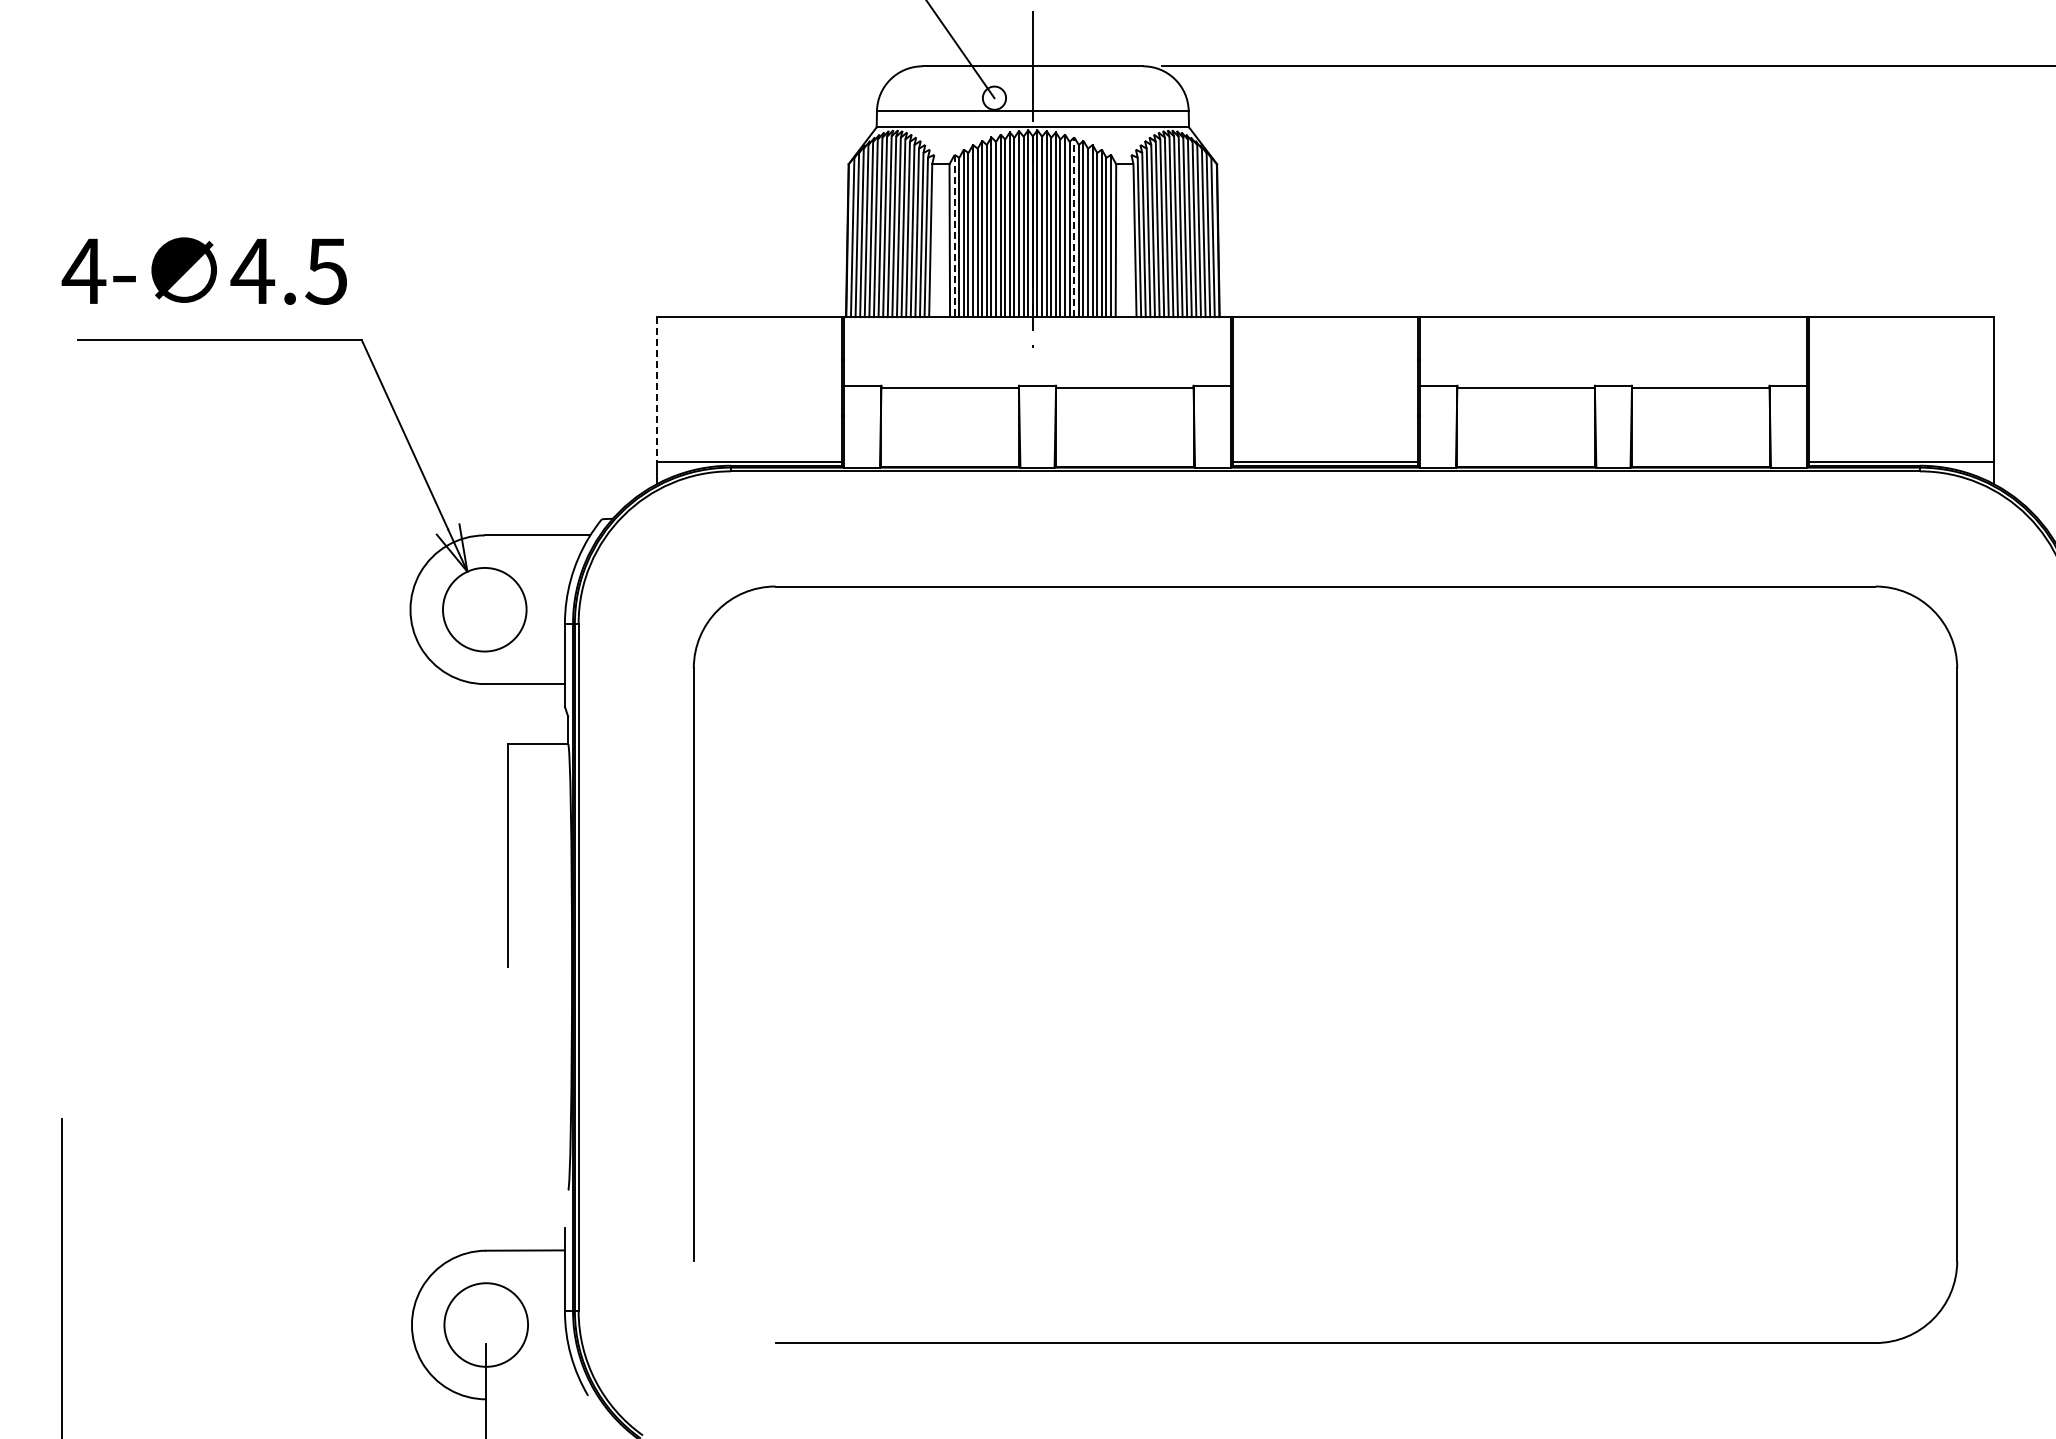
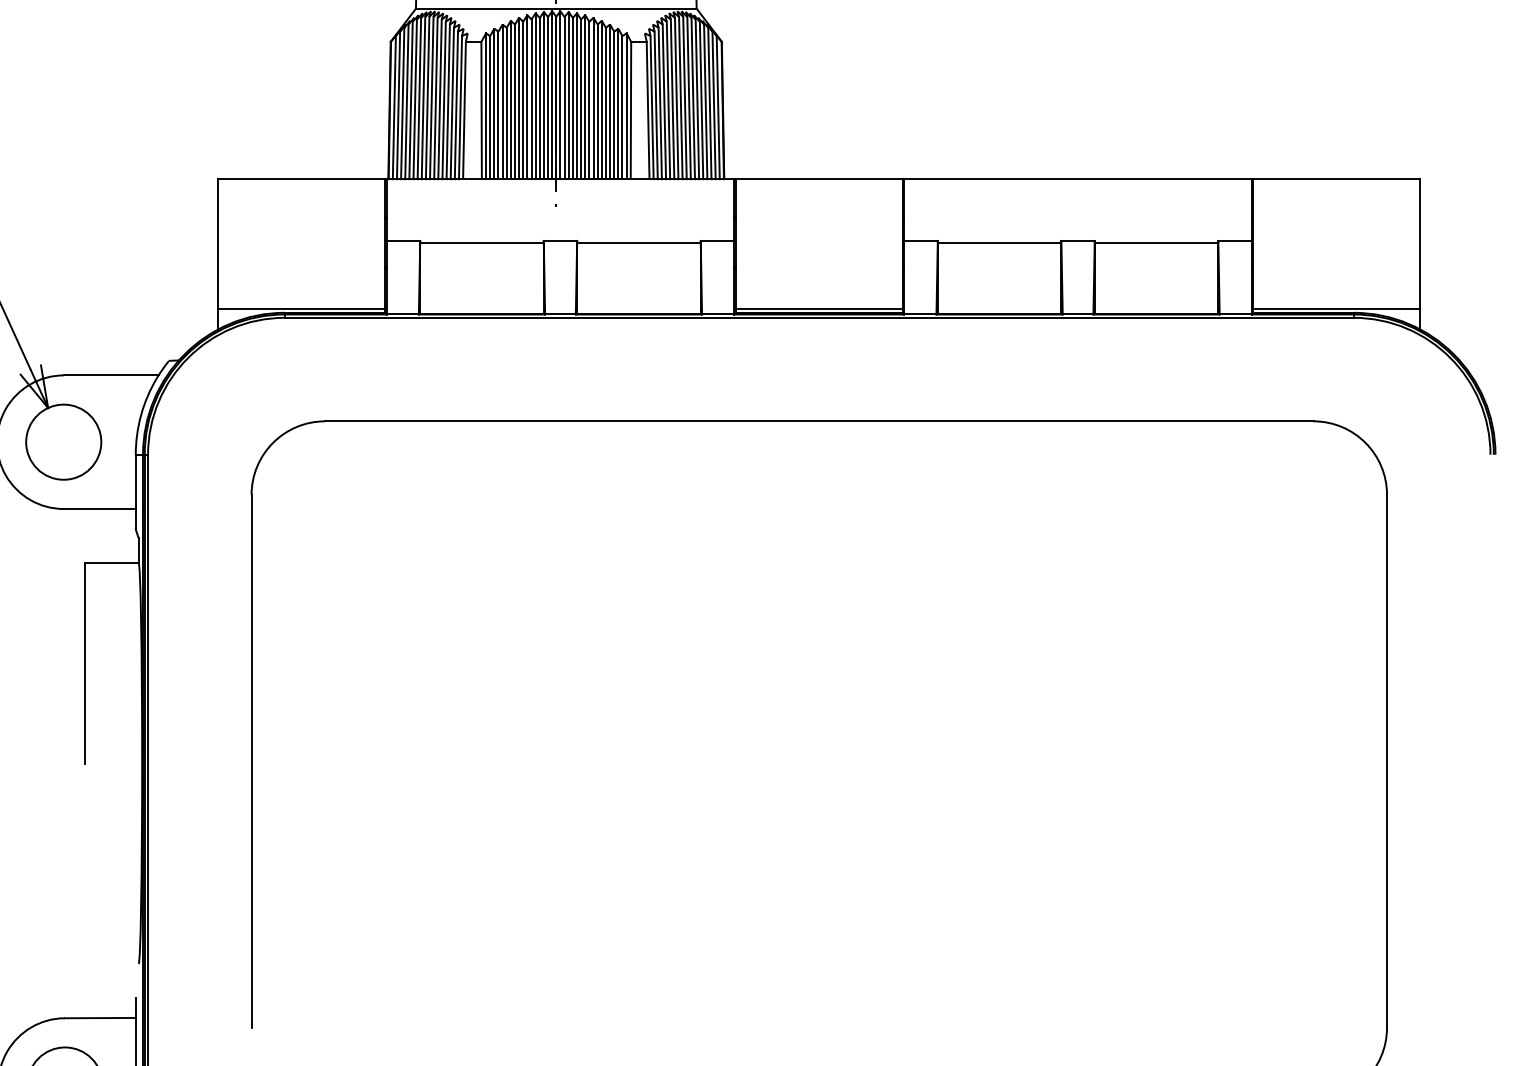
line: (1074, 227) -> (593, 98), dashed -> solid
line: (954, 236) -> (485, 106), dashed -> solid
line: (656, 390) -> (218, 245), dashed -> solid

